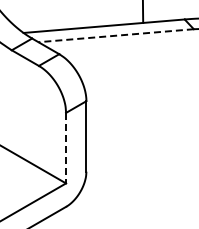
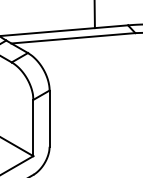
line: (116, 35) -> (73, 38), dashed -> solid
line: (66, 148) -> (33, 128), dashed -> solid

